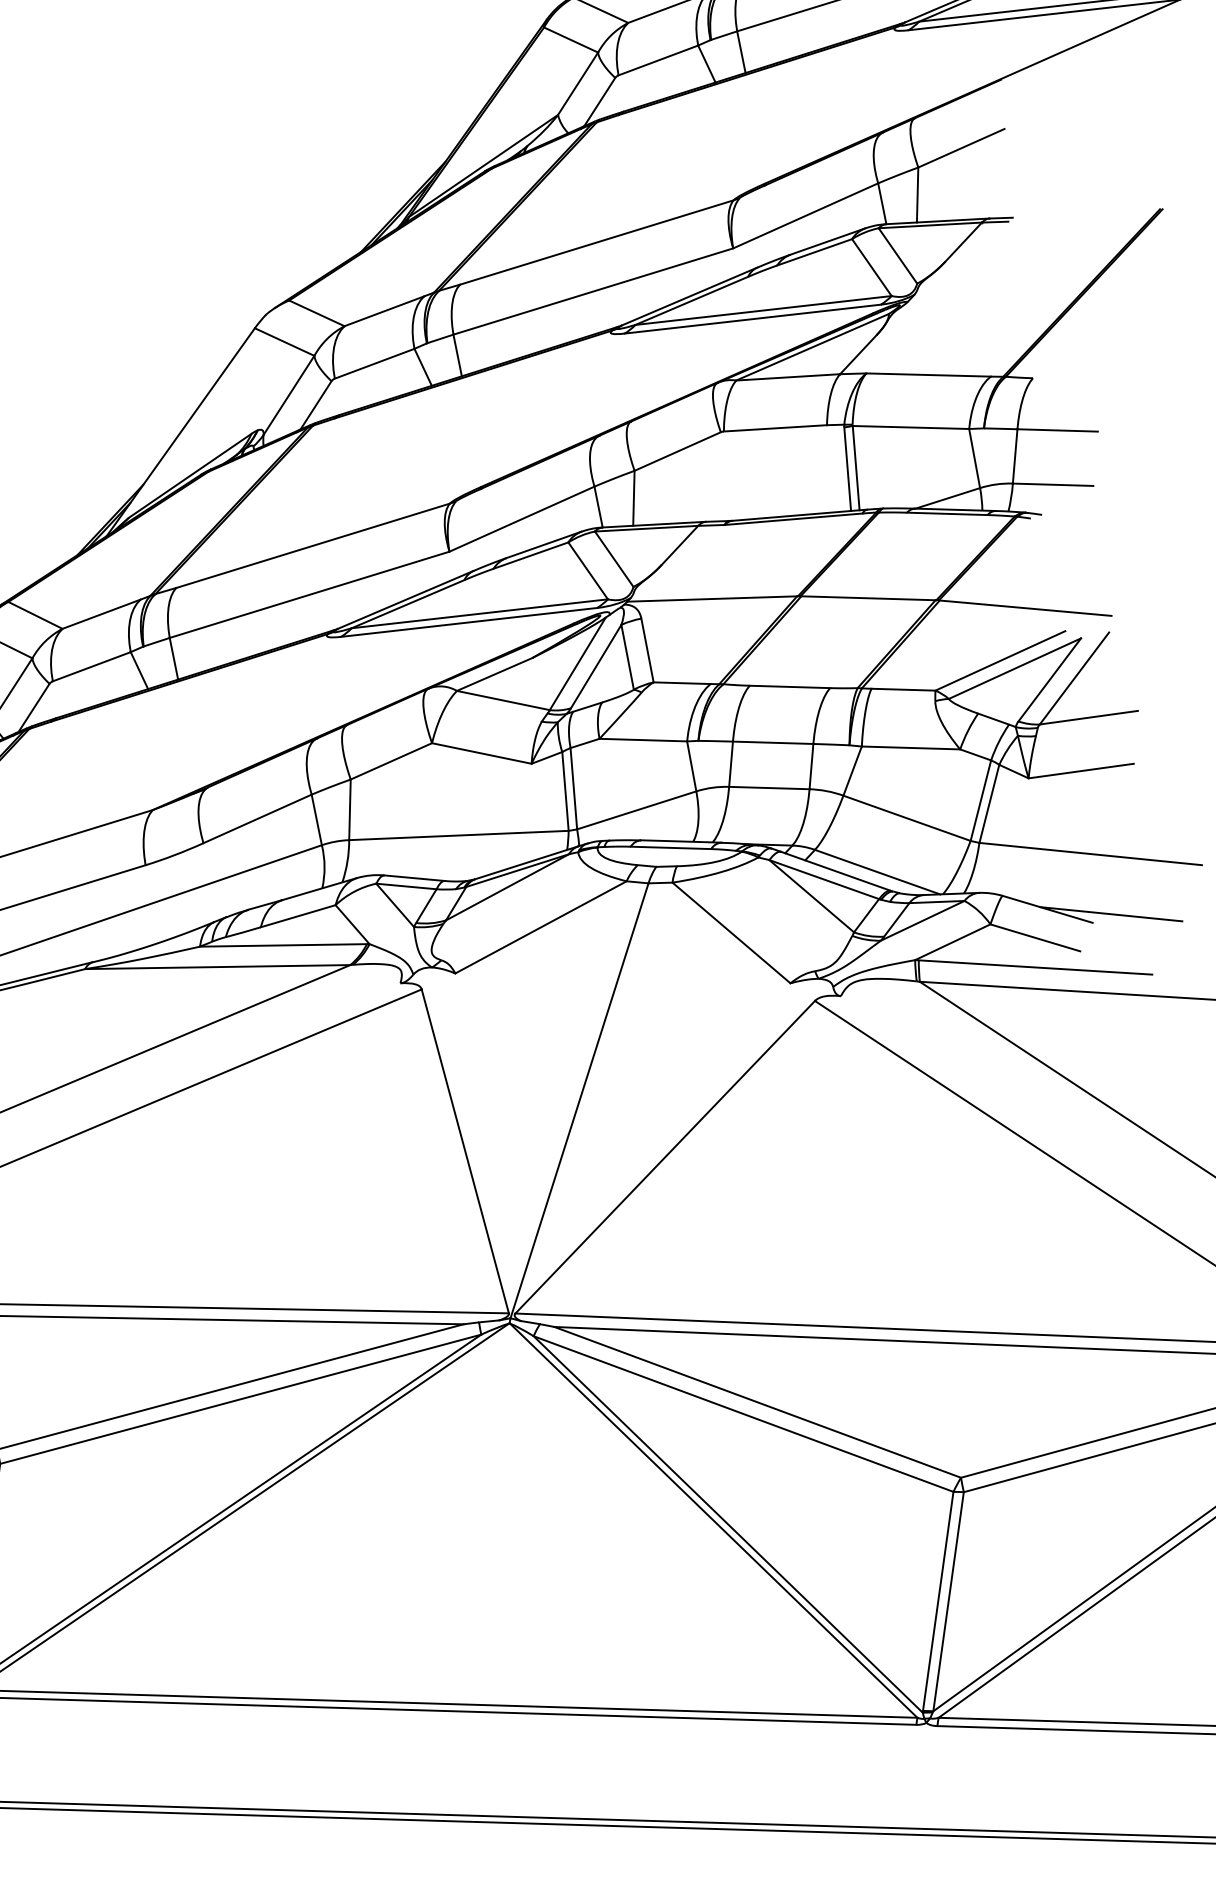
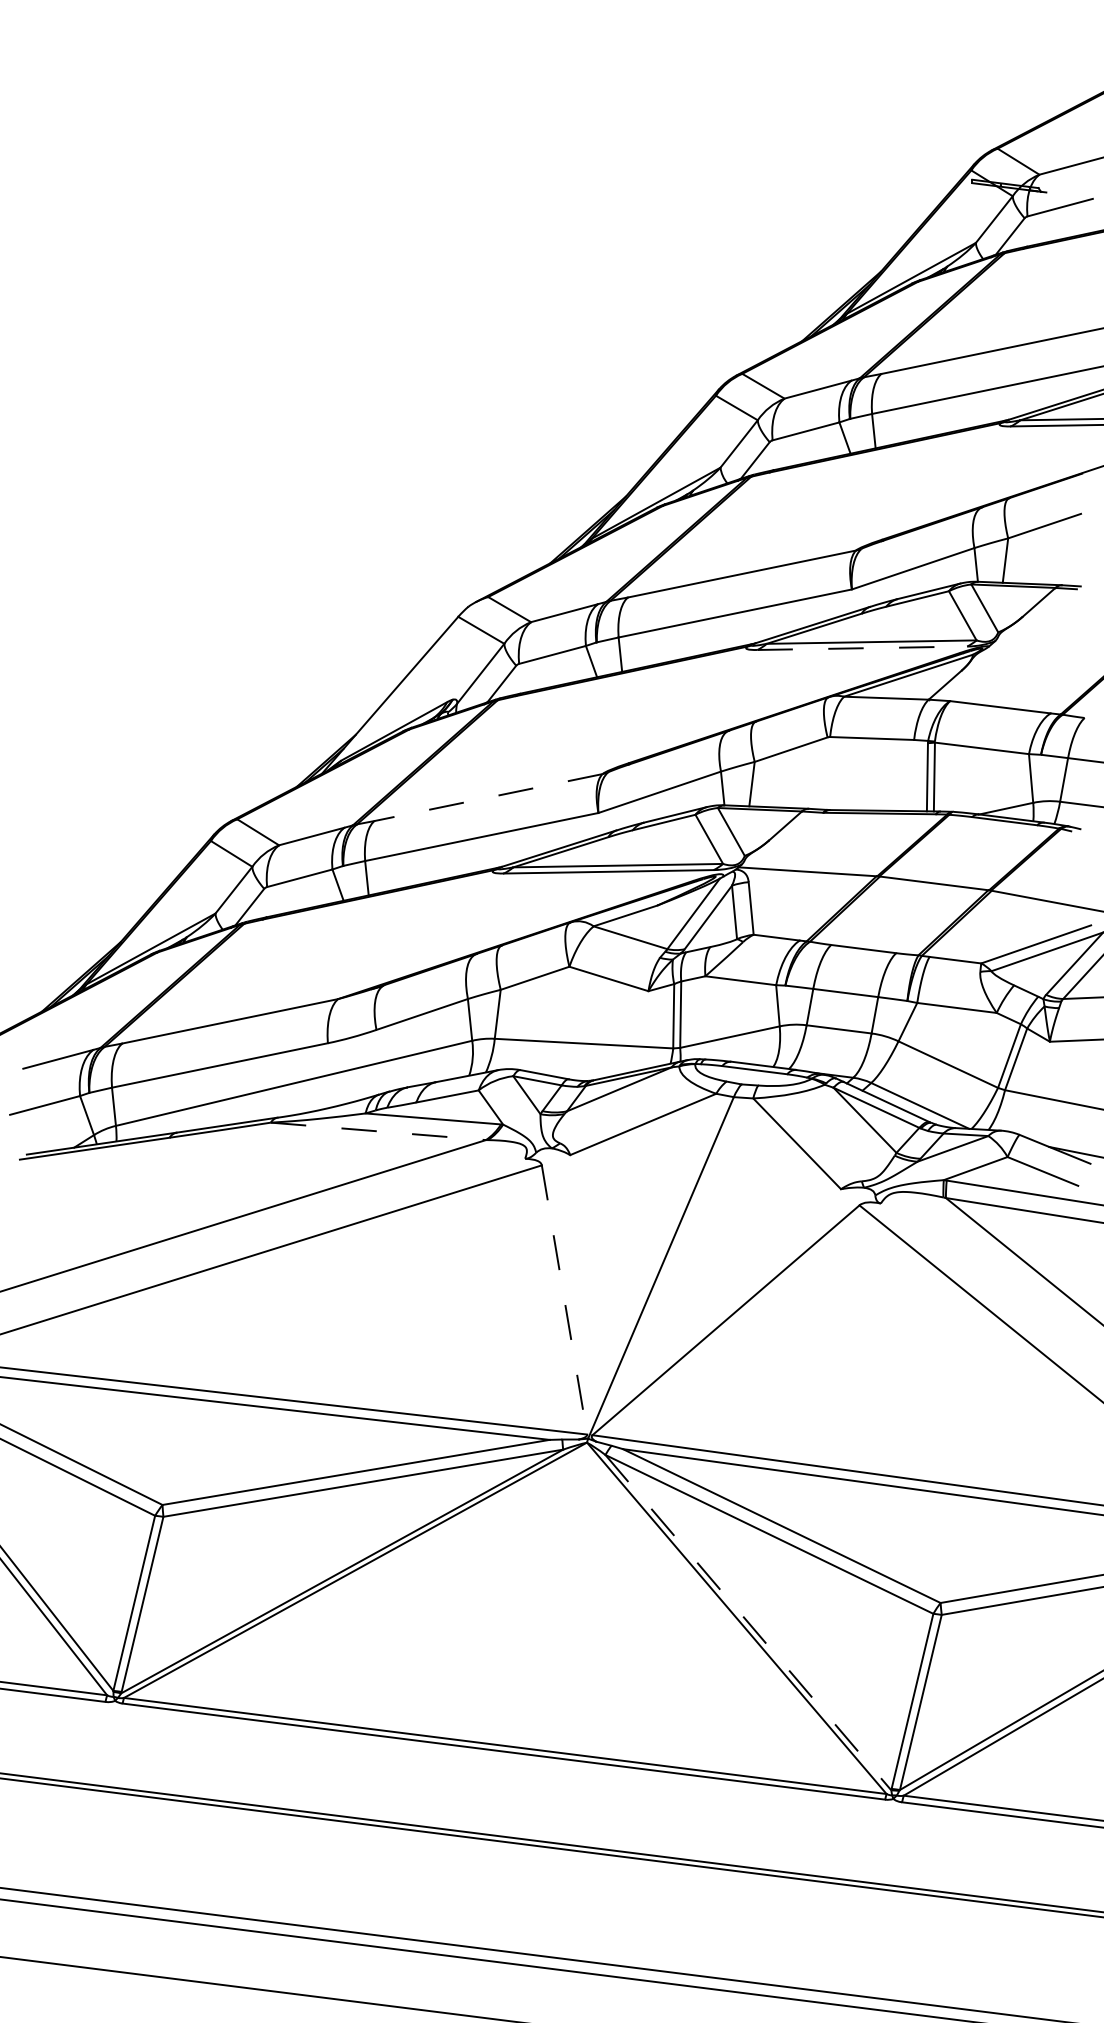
line: (753, 319) -> (862, 648), solid -> dashed
line: (311, 545) -> (487, 797), solid -> dashed
line: (217, 967) -> (378, 1131), solid -> dashed
line: (465, 1152) -> (564, 1300), solid -> dashed
line: (728, 1525) -> (748, 1623), solid -> dashed

